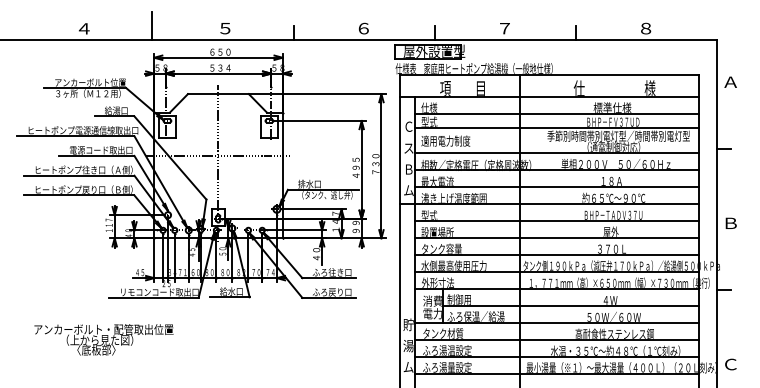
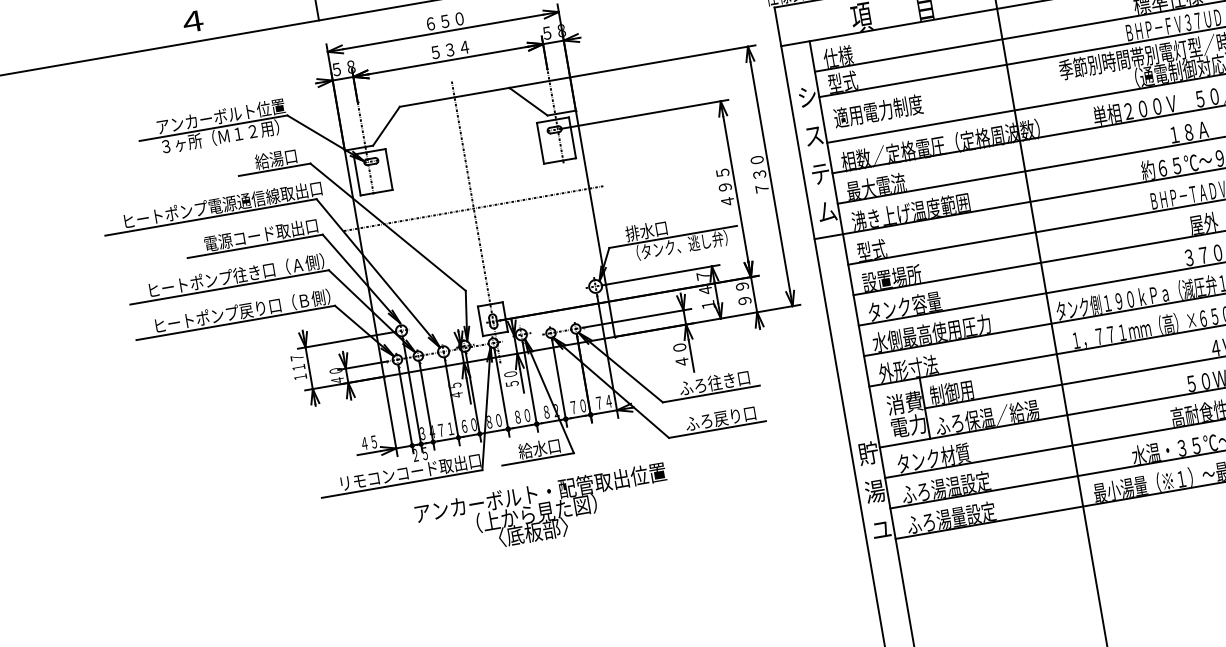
text: (408, 126) -> (806, 96), Ｃ -> シ
text: (408, 169) -> (819, 173), Ｂ -> テ
text: (103, 339) -> (542, 510), moved
text: (408, 367) -> (881, 530), ム -> ユ

